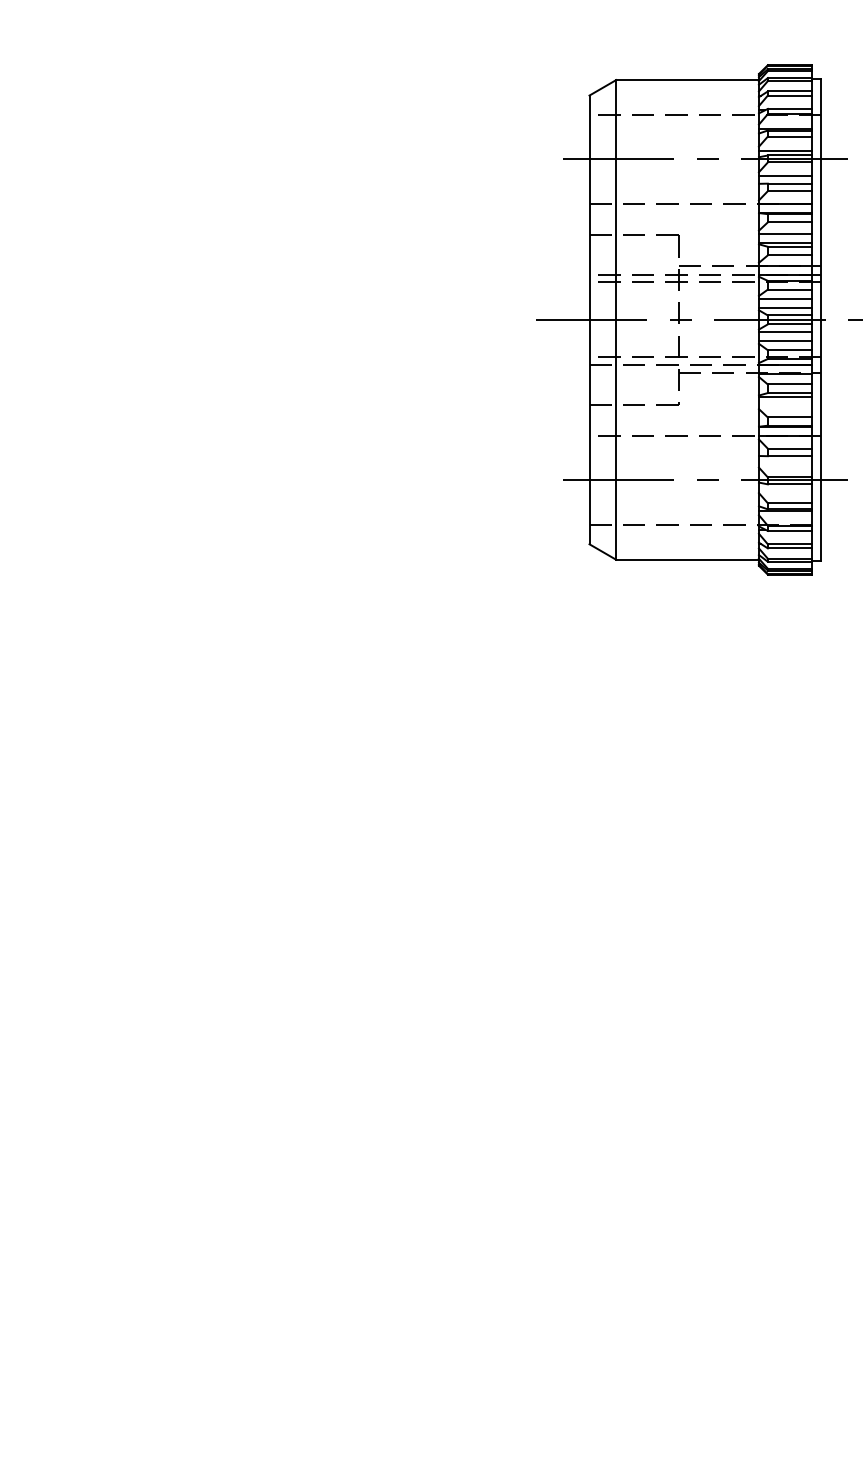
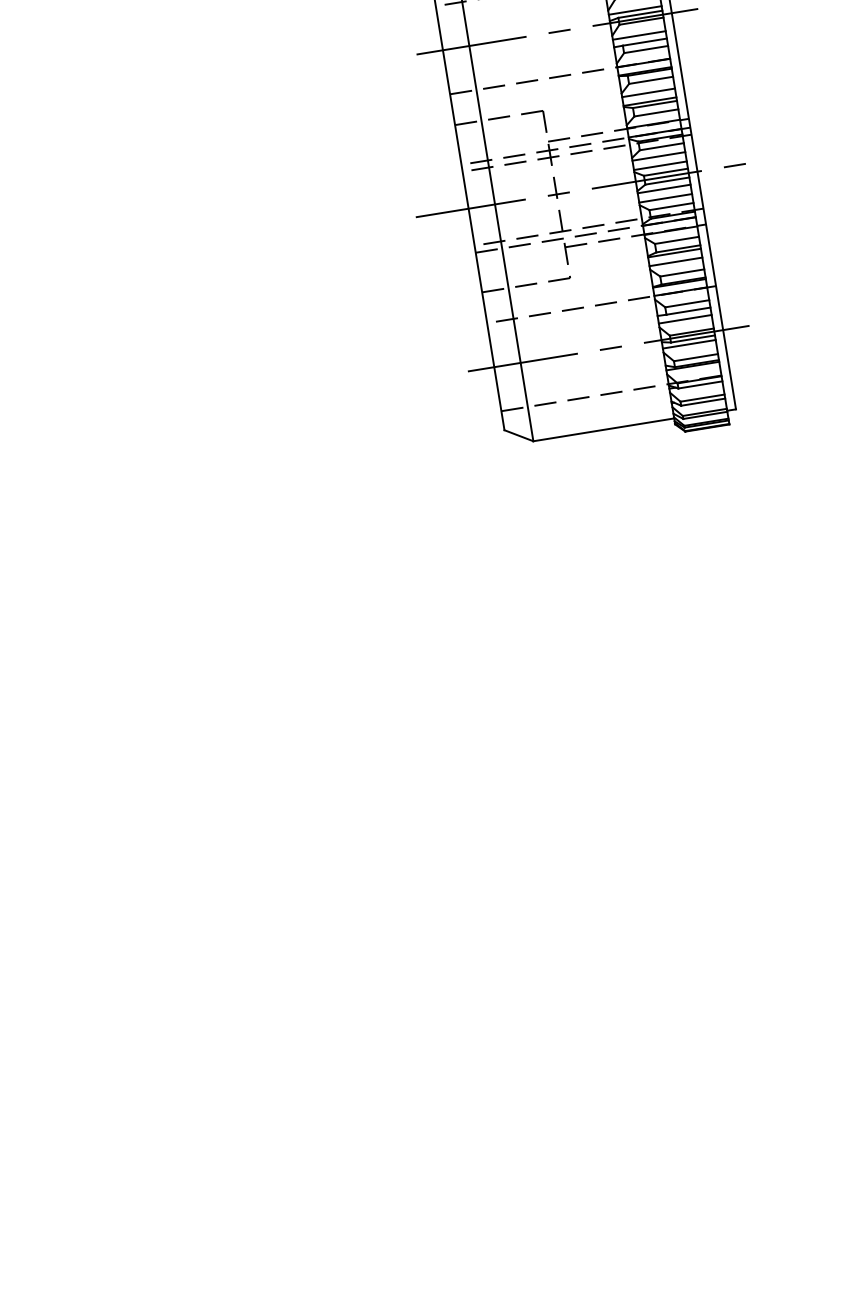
line: (785, 405) -> (675, 261), added
line: (785, 463) -> (685, 319), added
line: (785, 489) -> (689, 344), added

